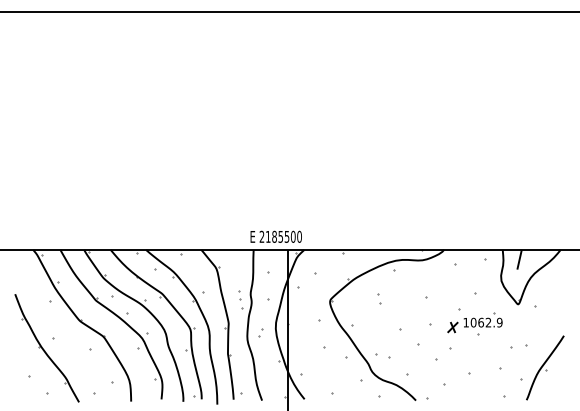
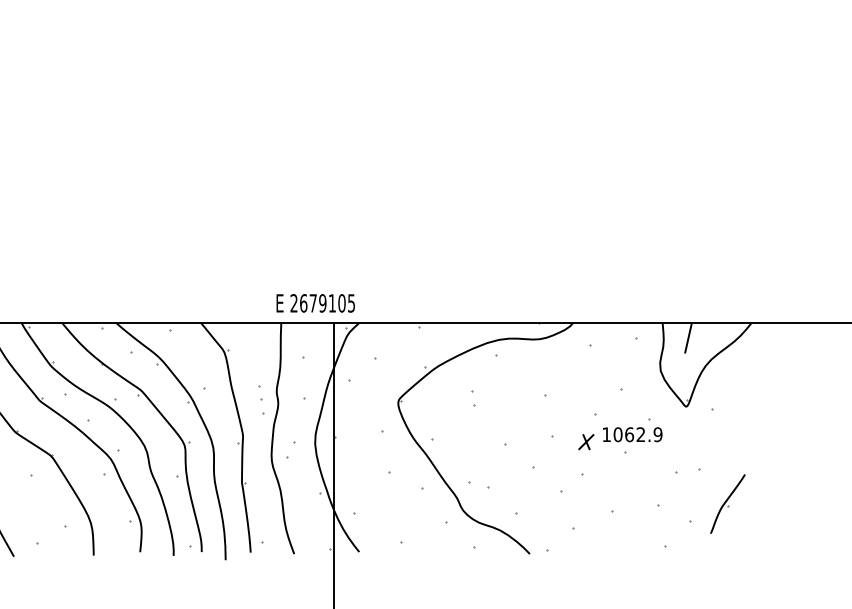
text: (283, 236) -> (326, 302), 2185500 -> 2679105
part: (260, 332) -> (291, 449), size x1.6
part: (545, 367) -> (728, 503), size x0.6

